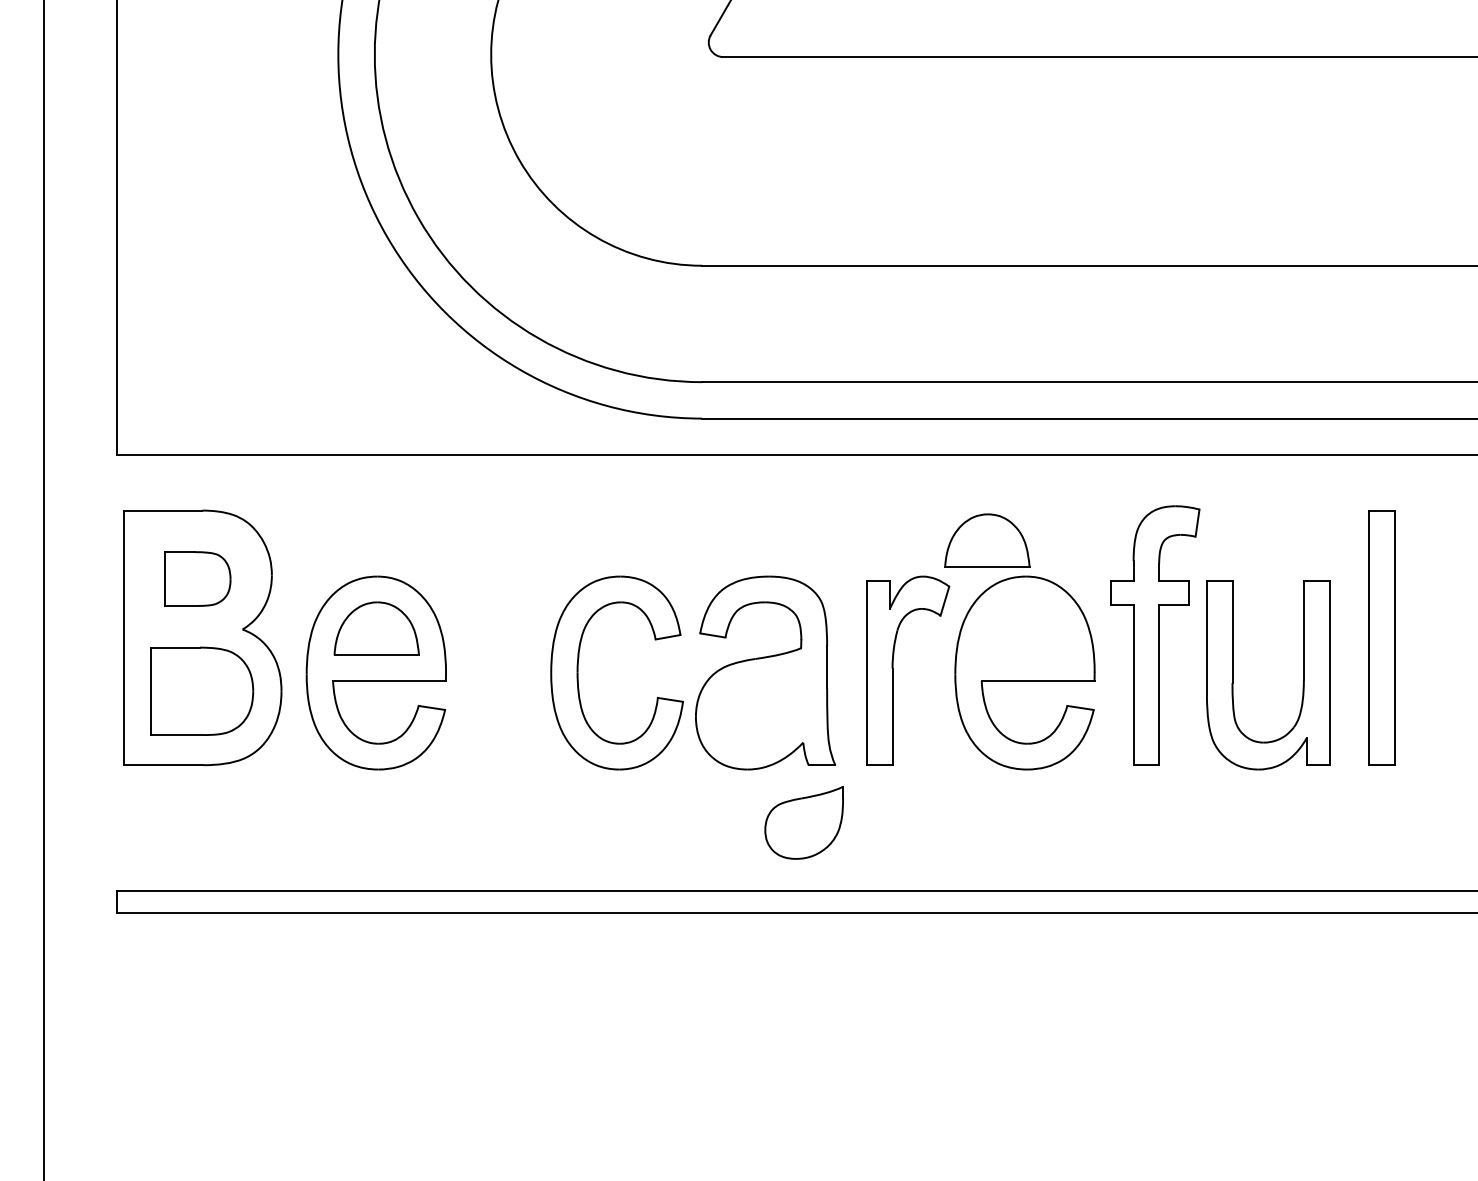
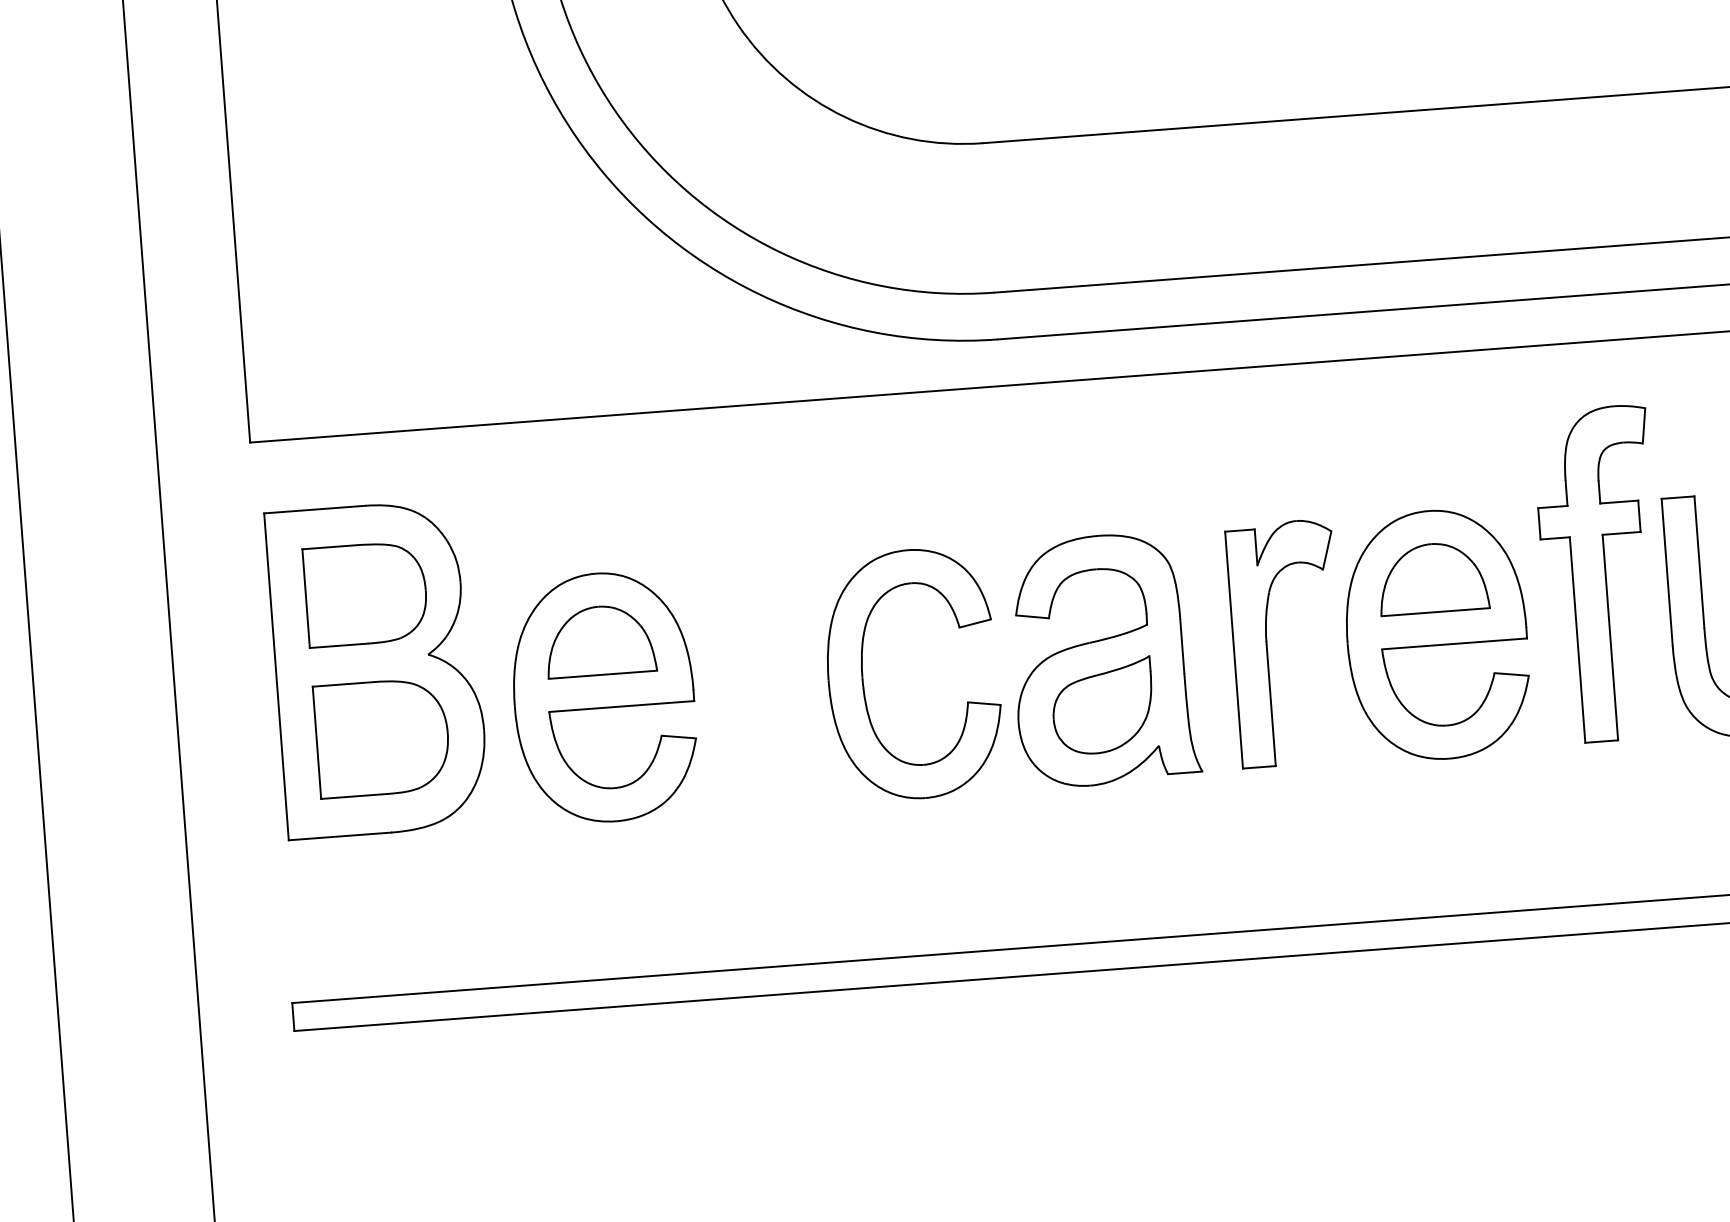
part: (987, 540) -> (1433, 577), moved
part: (197, 578) -> (365, 593), size x1.43
part: (803, 822) -> (1102, 705), moved

